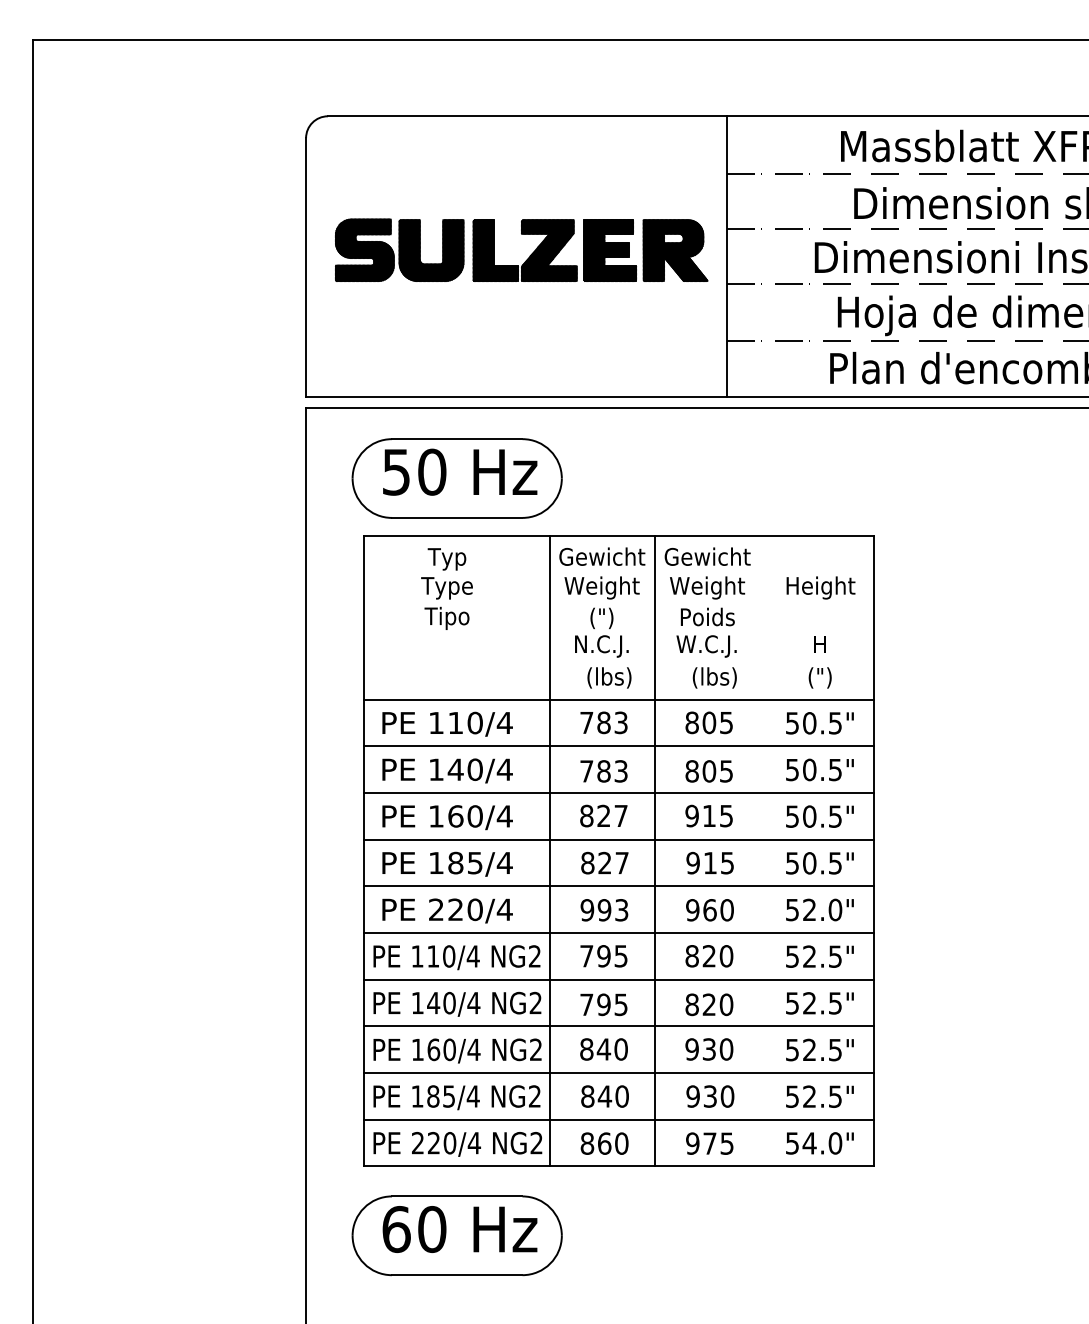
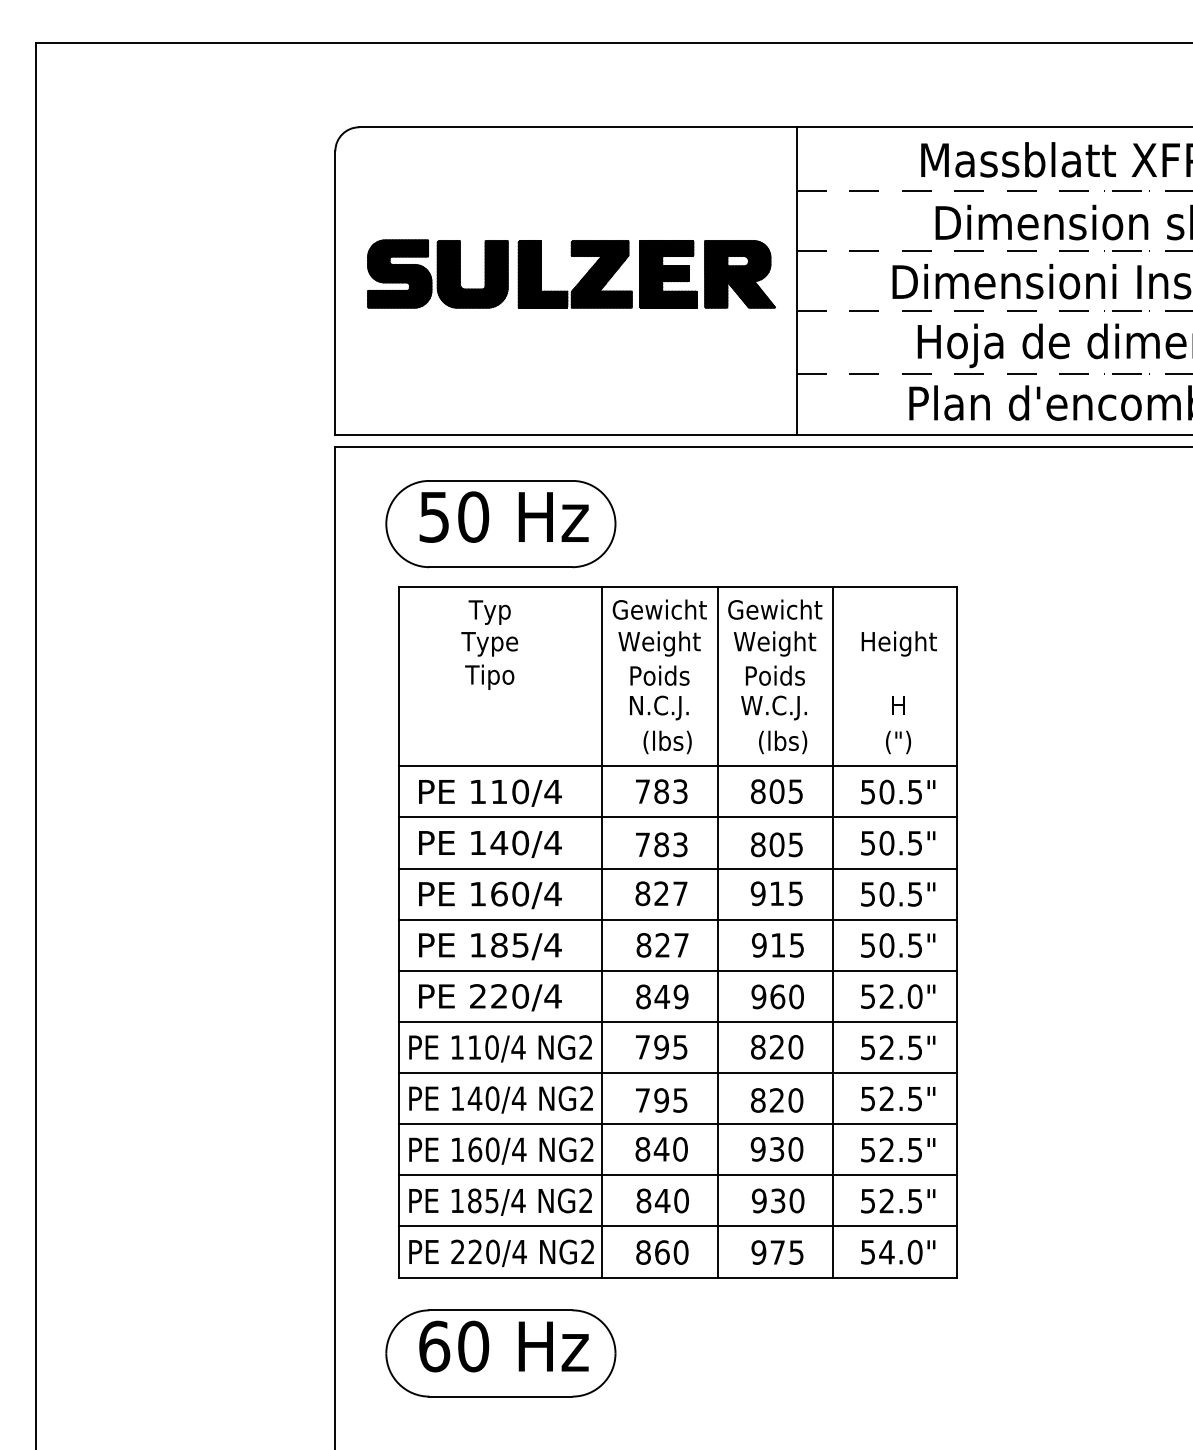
text: (602, 618) -> (660, 677), (") -> Poids
line: (760, 851) -> (833, 932), added
text: (604, 910) -> (662, 997), 993 -> 849

